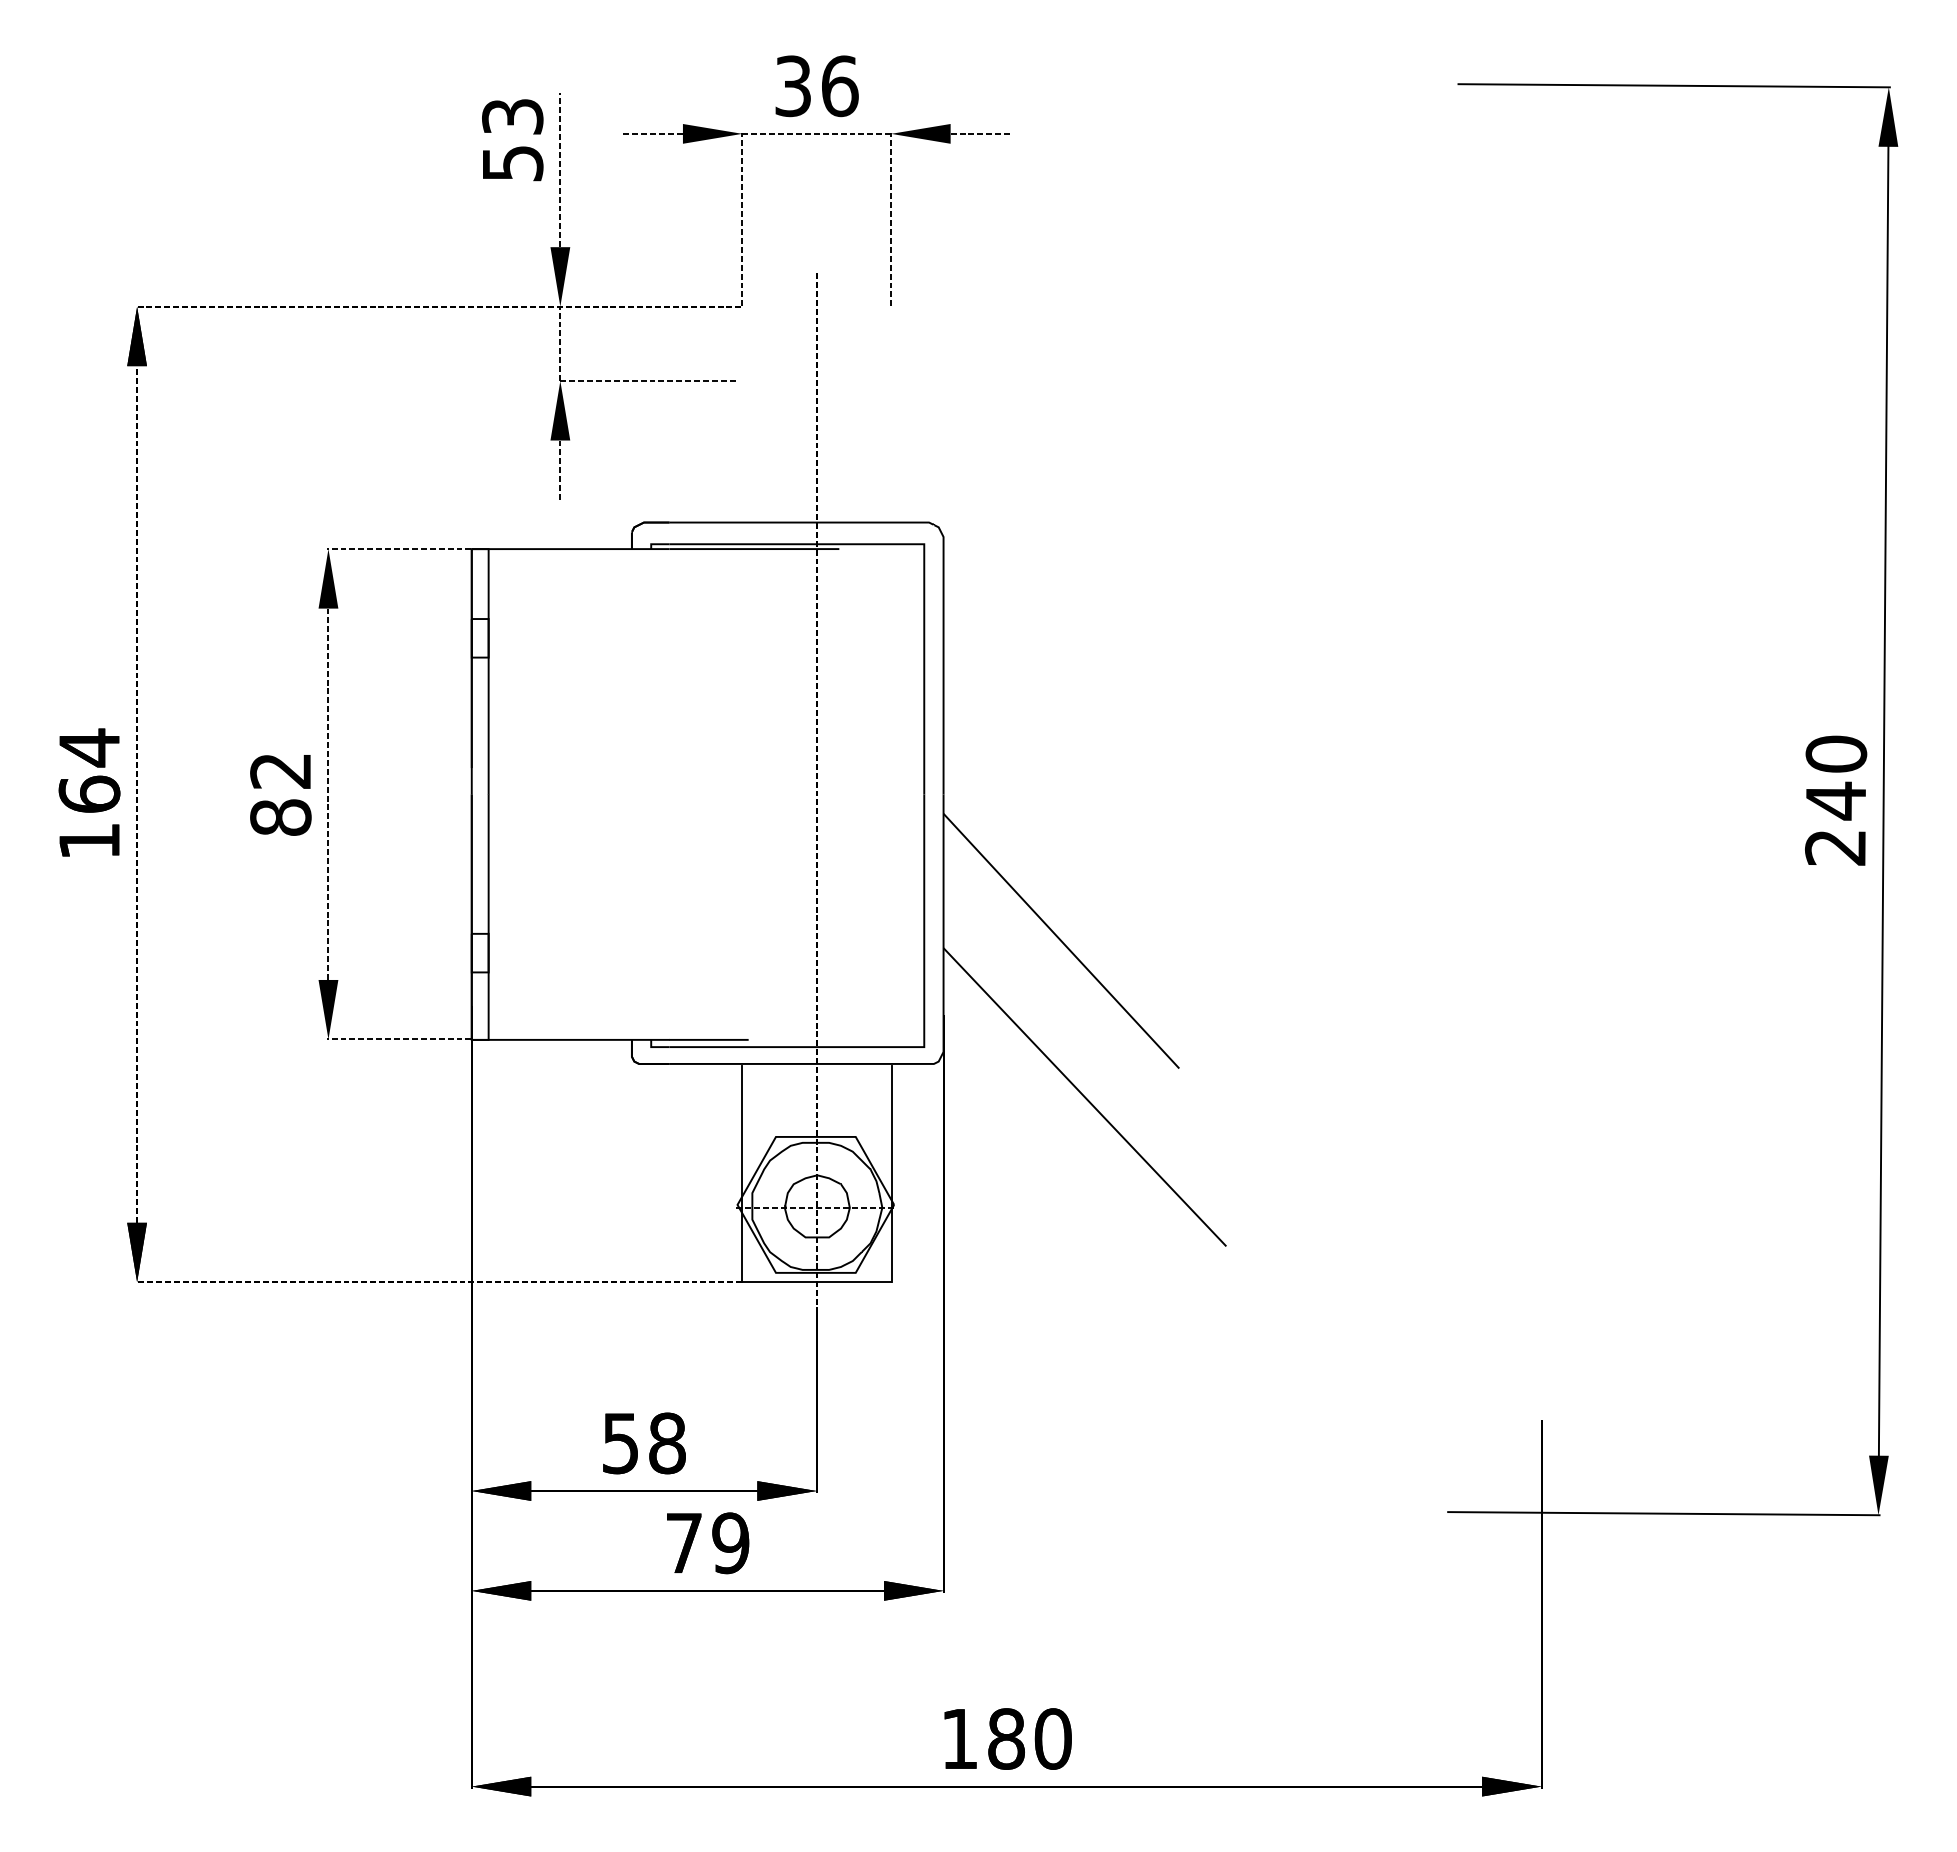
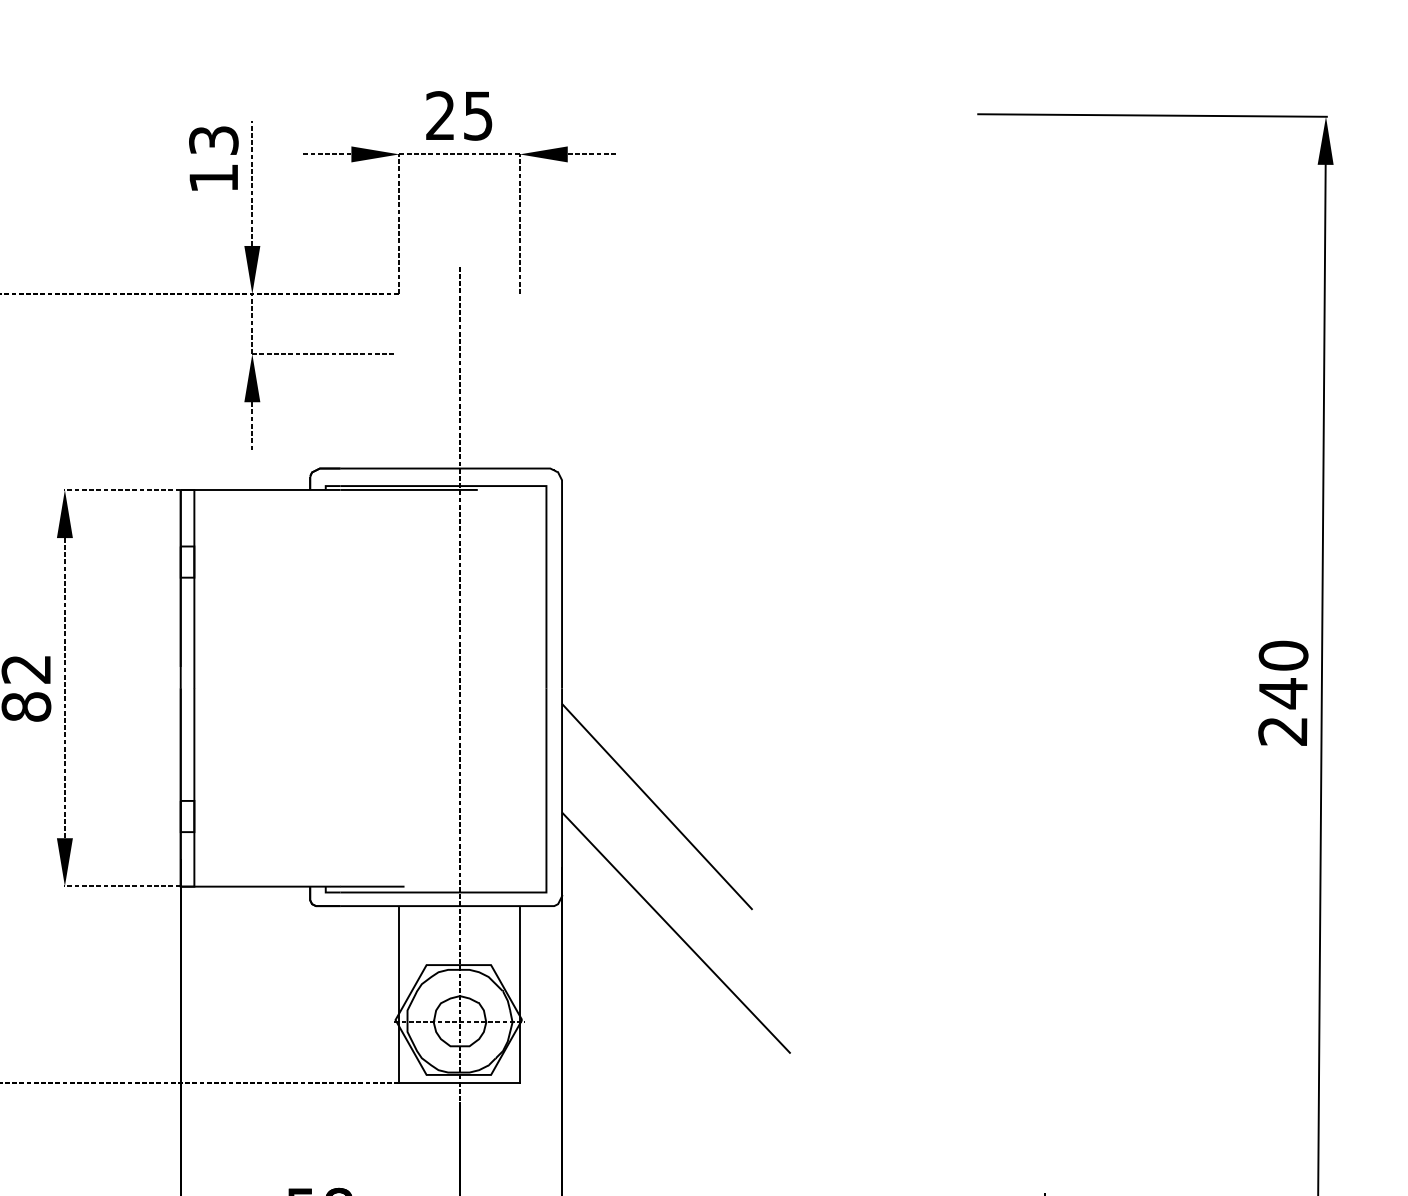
text: (816, 86) -> (459, 116), 36 -> 25
text: (513, 163) -> (214, 178), 53 -> 13

